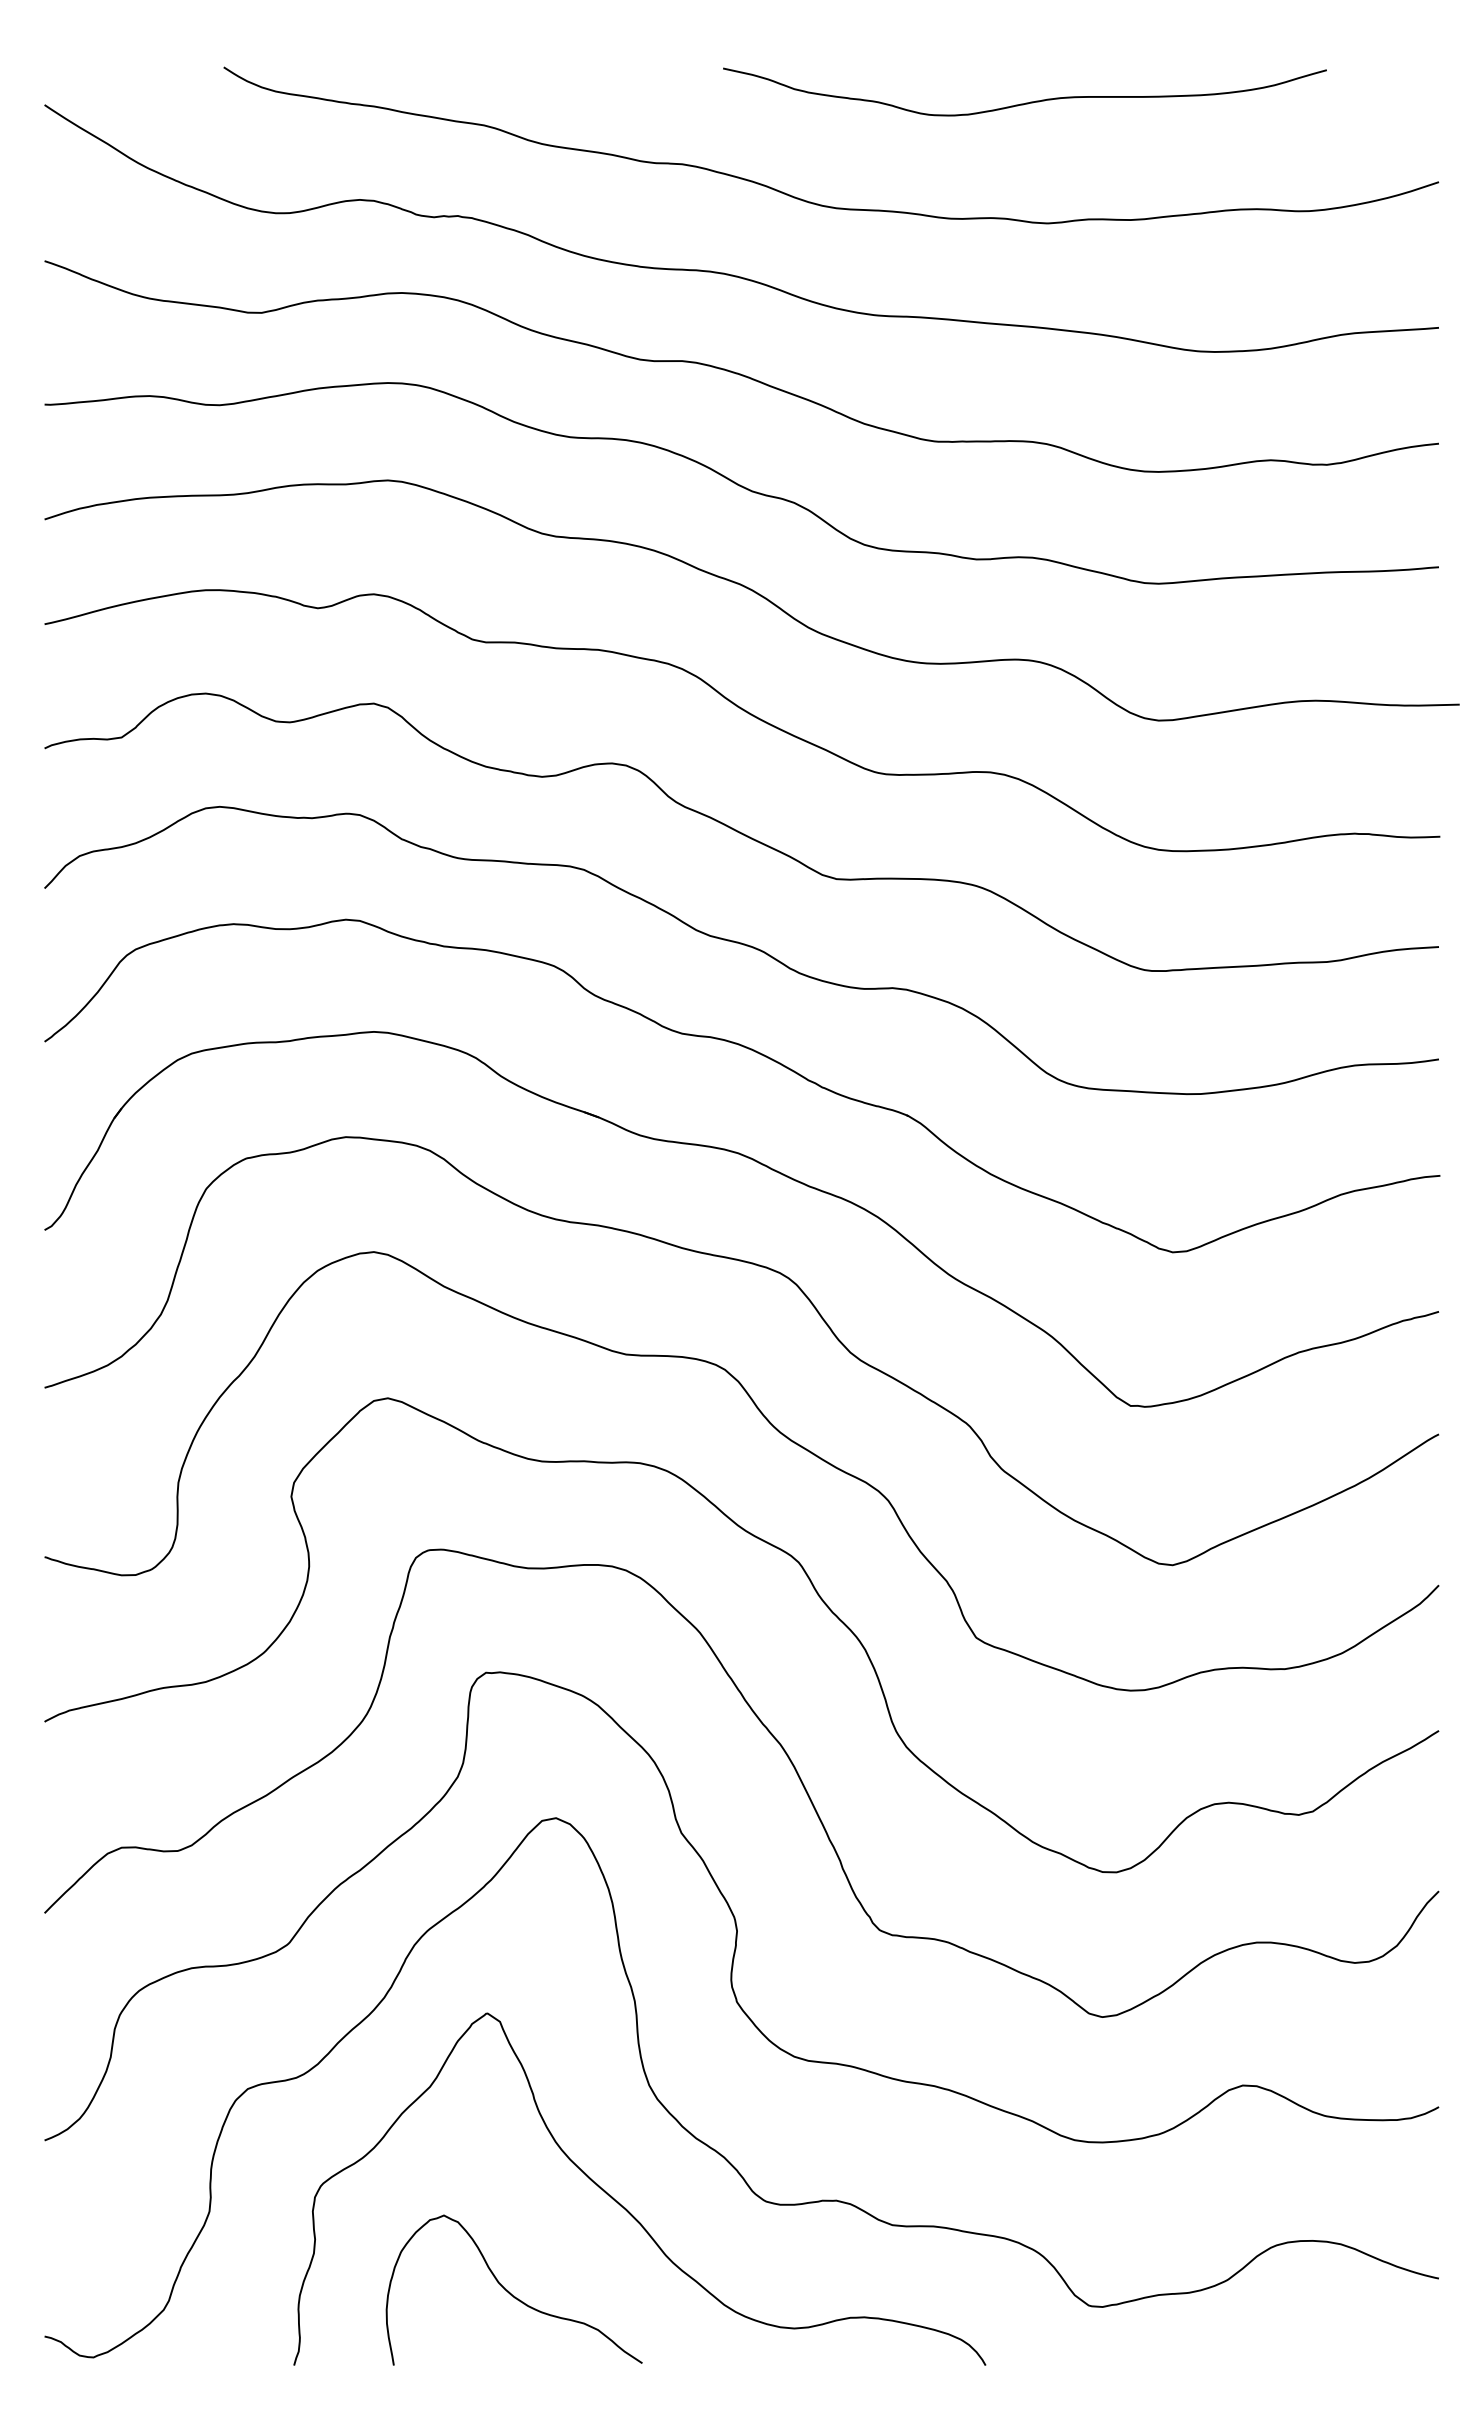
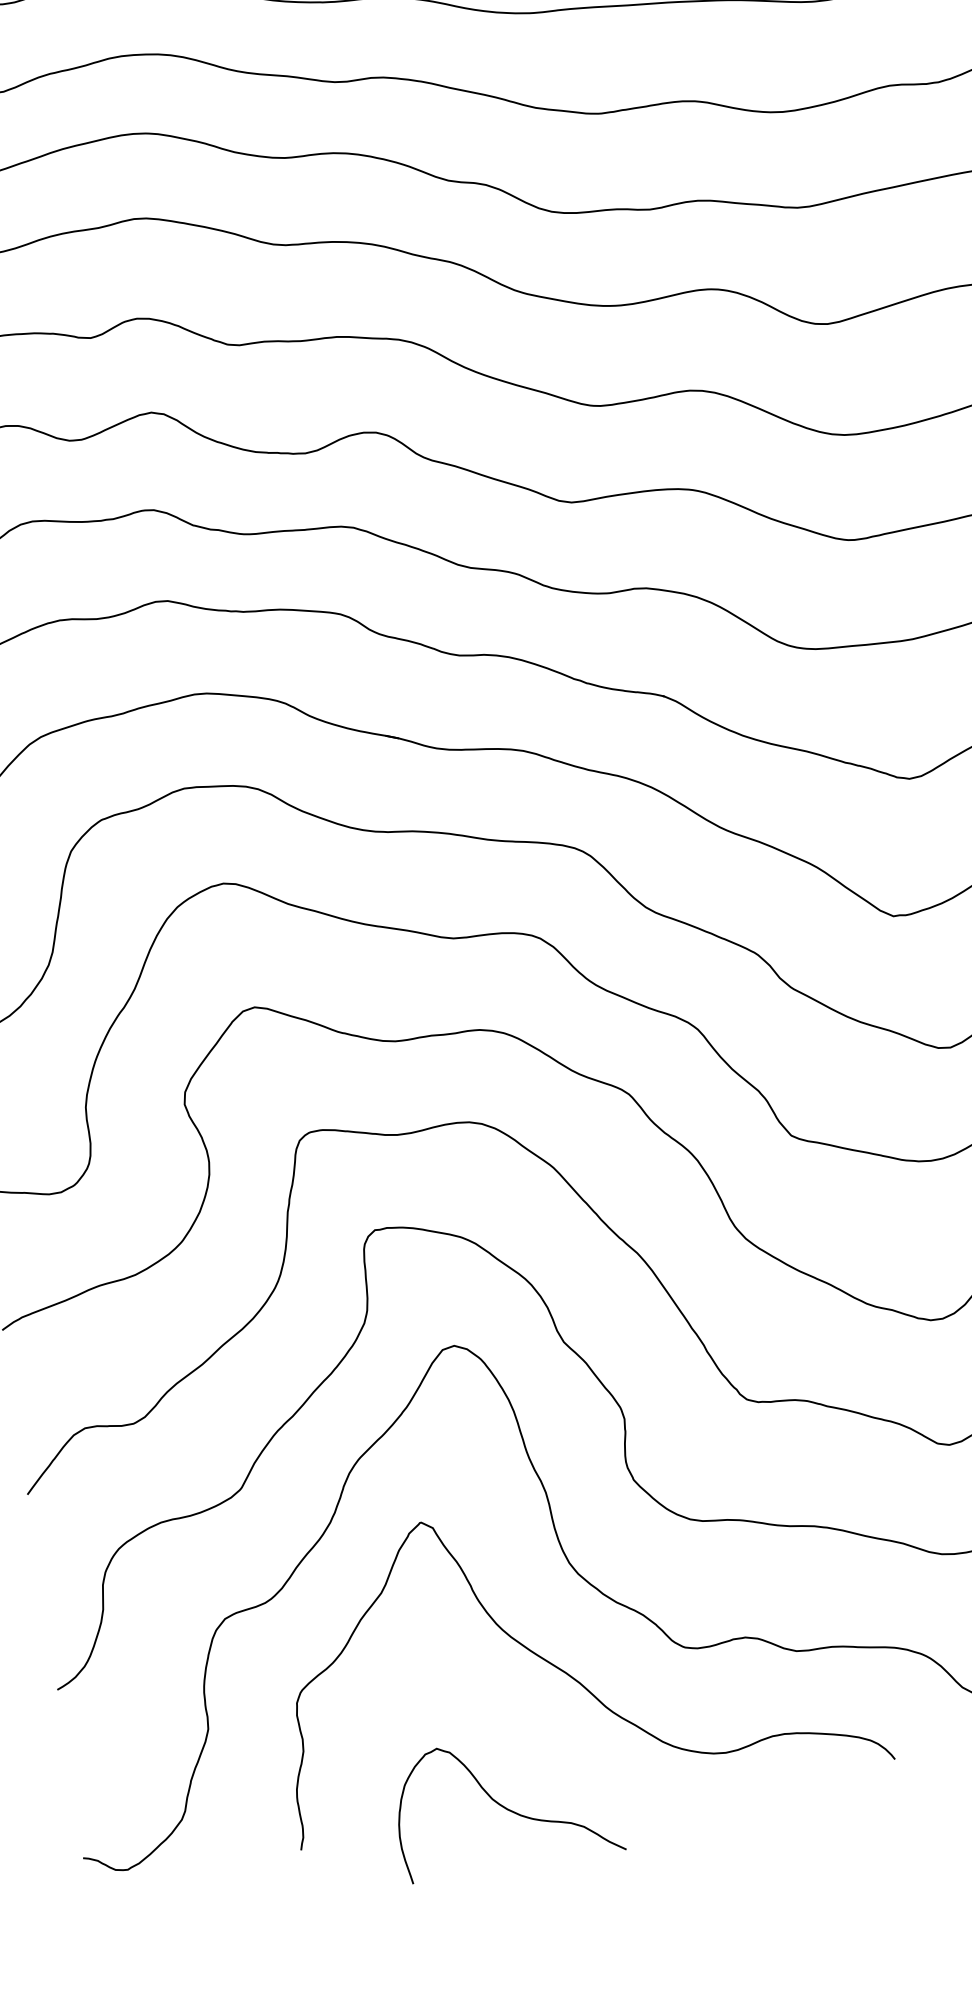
curve: (510, 2292) -> (503, 1806), moved

